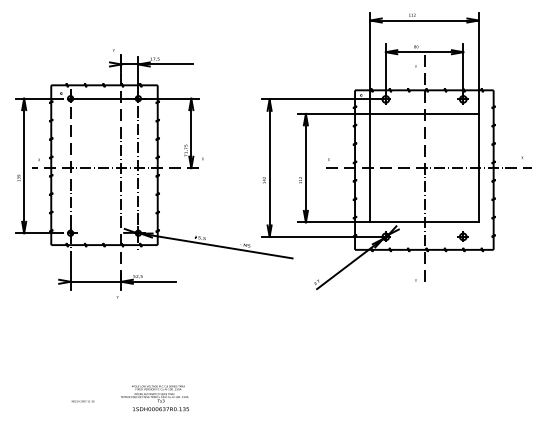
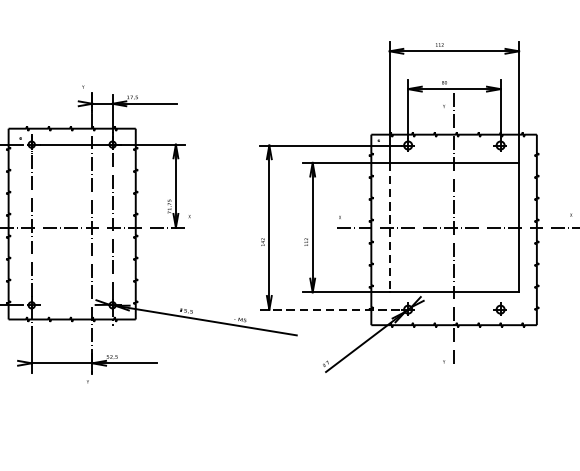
line: (370, 168) -> (389, 228), solid -> dashed
line: (320, 236) -> (330, 309), solid -> dashed

